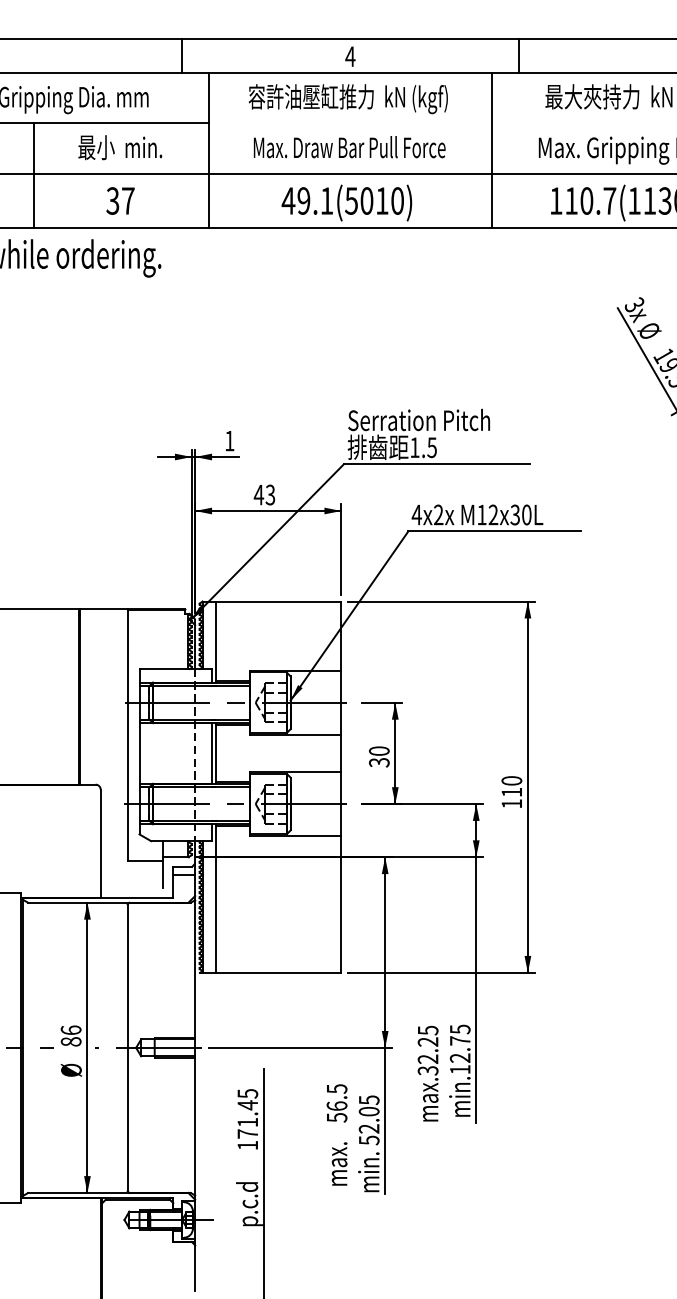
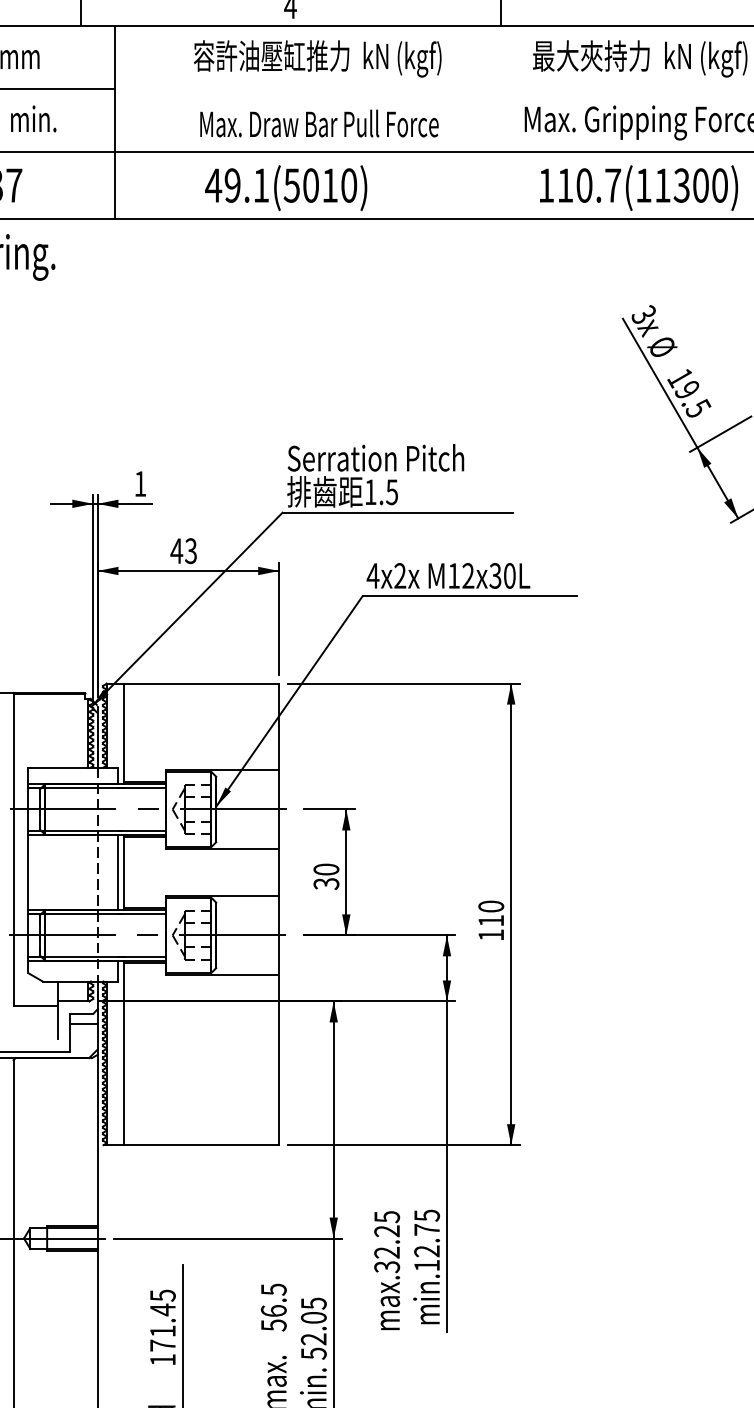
text: (347, 99) -> (316, 59), moved
text: (349, 147) -> (319, 123), moved
line: (492, 149) -> (467, 121), removed

